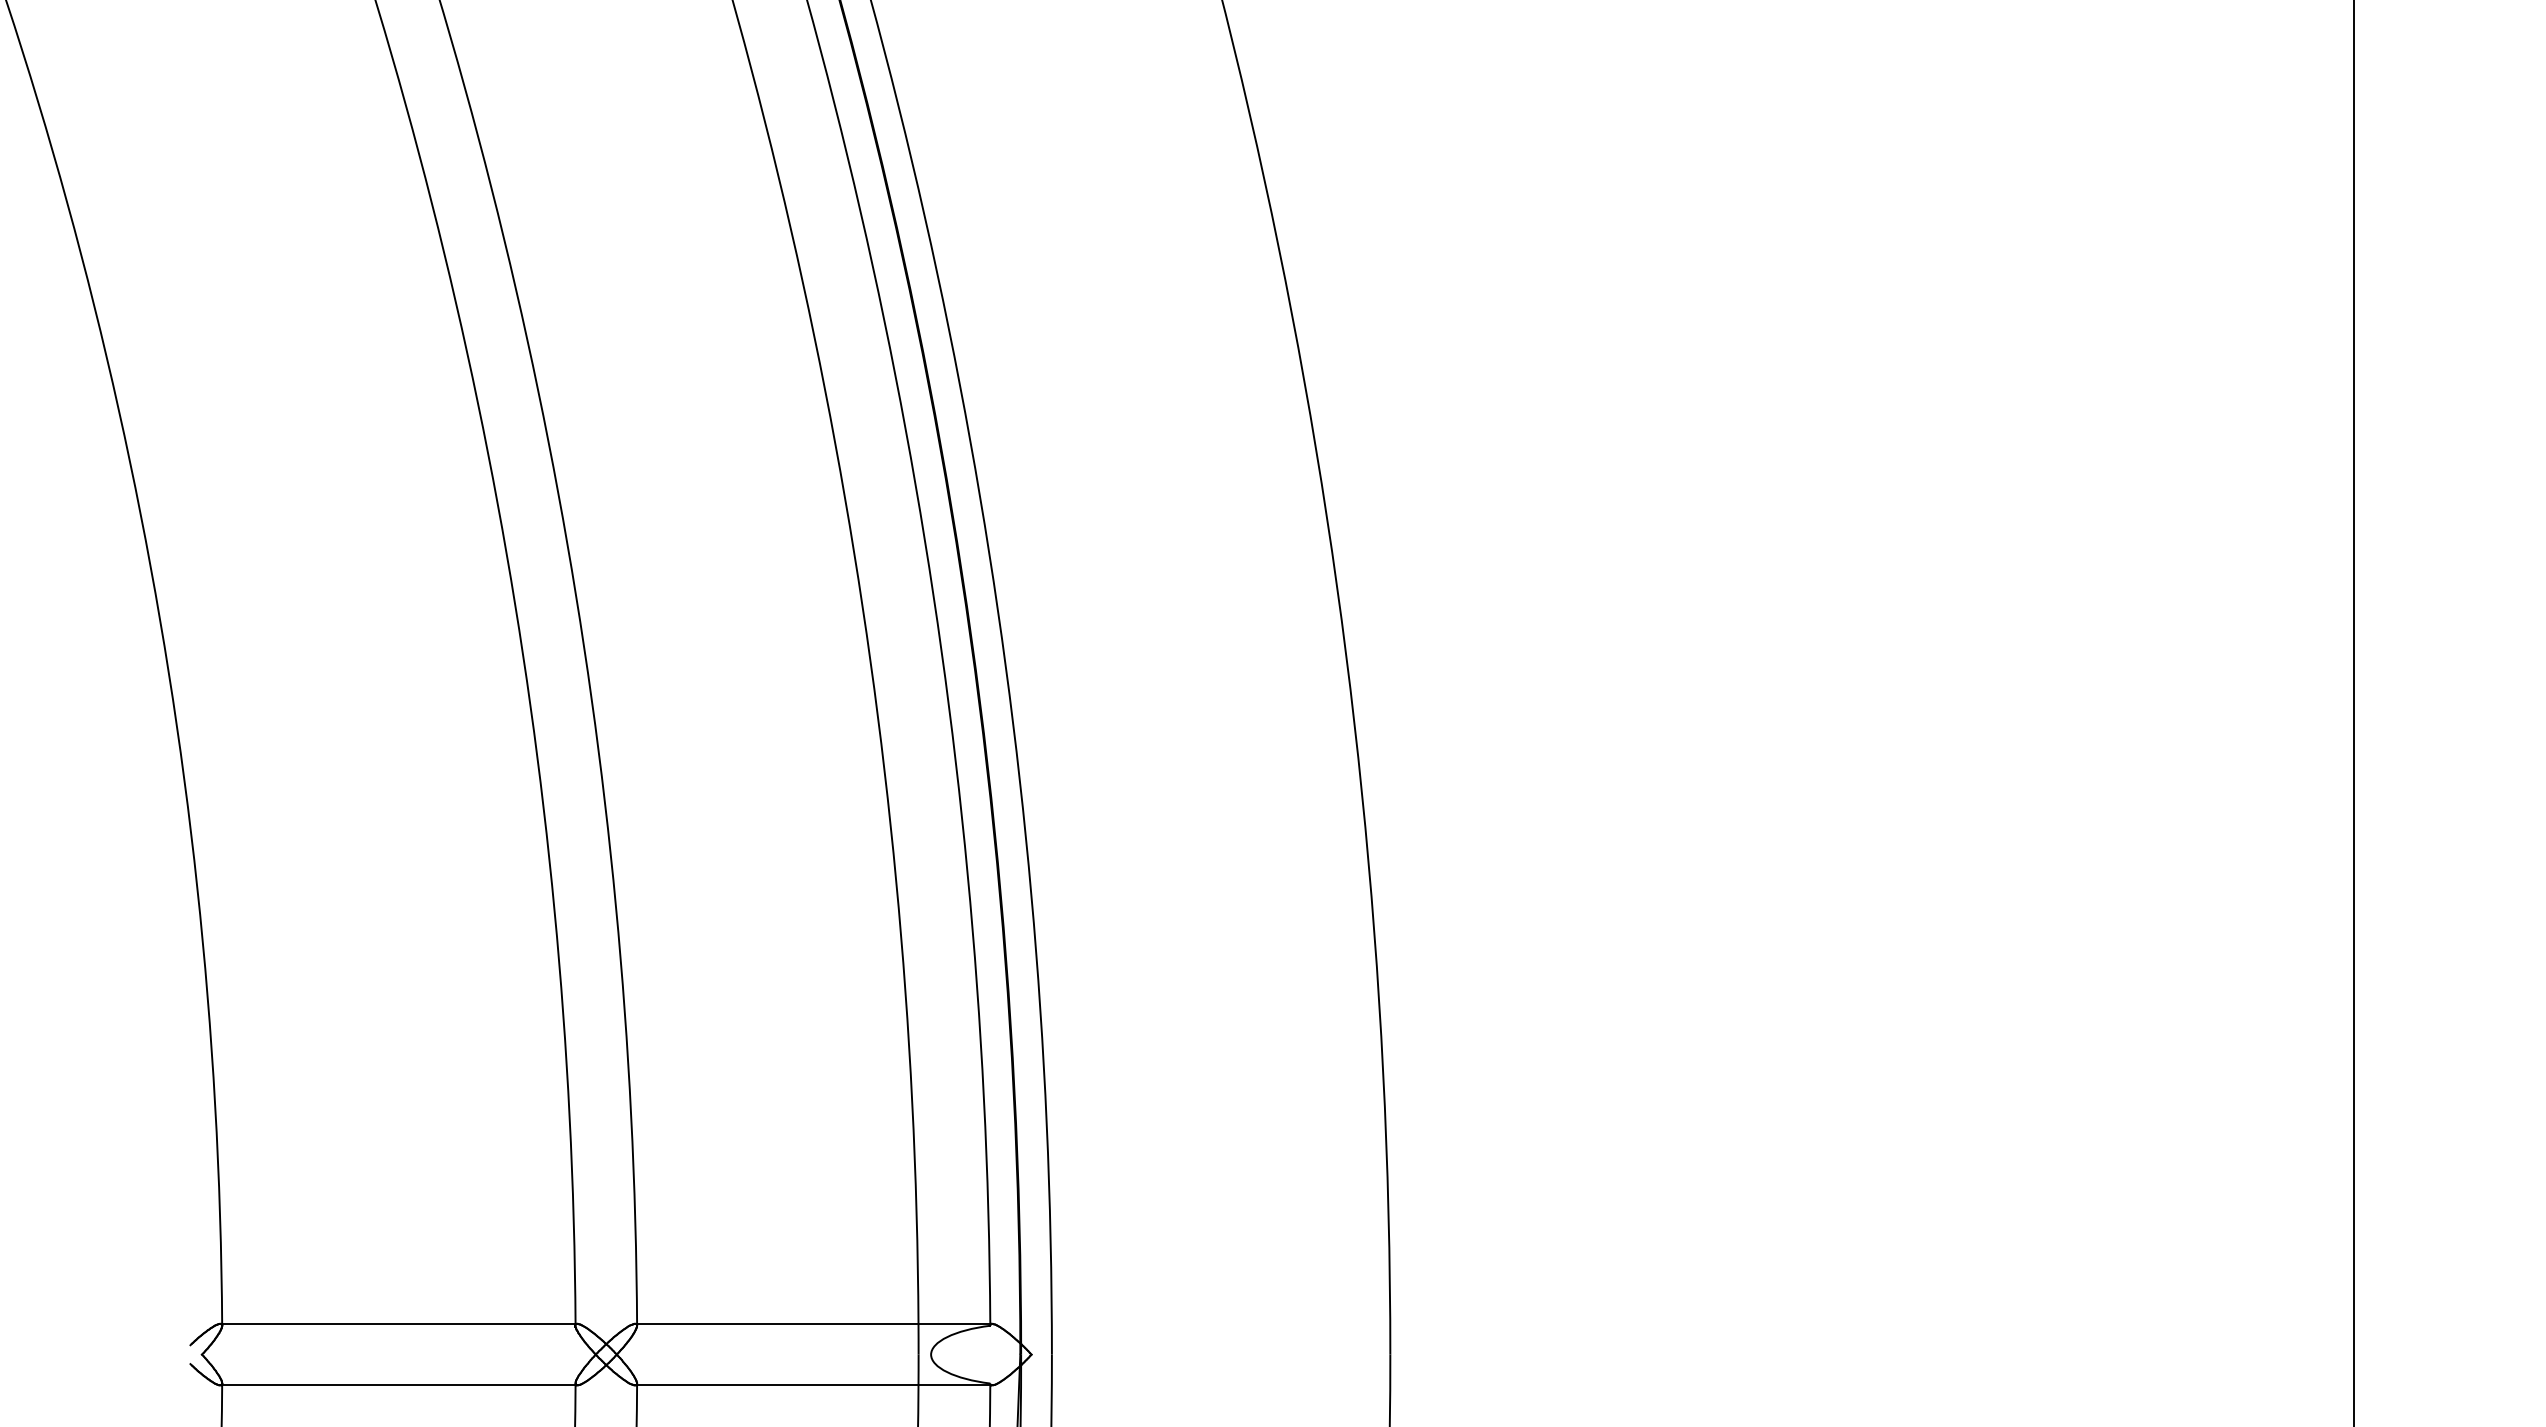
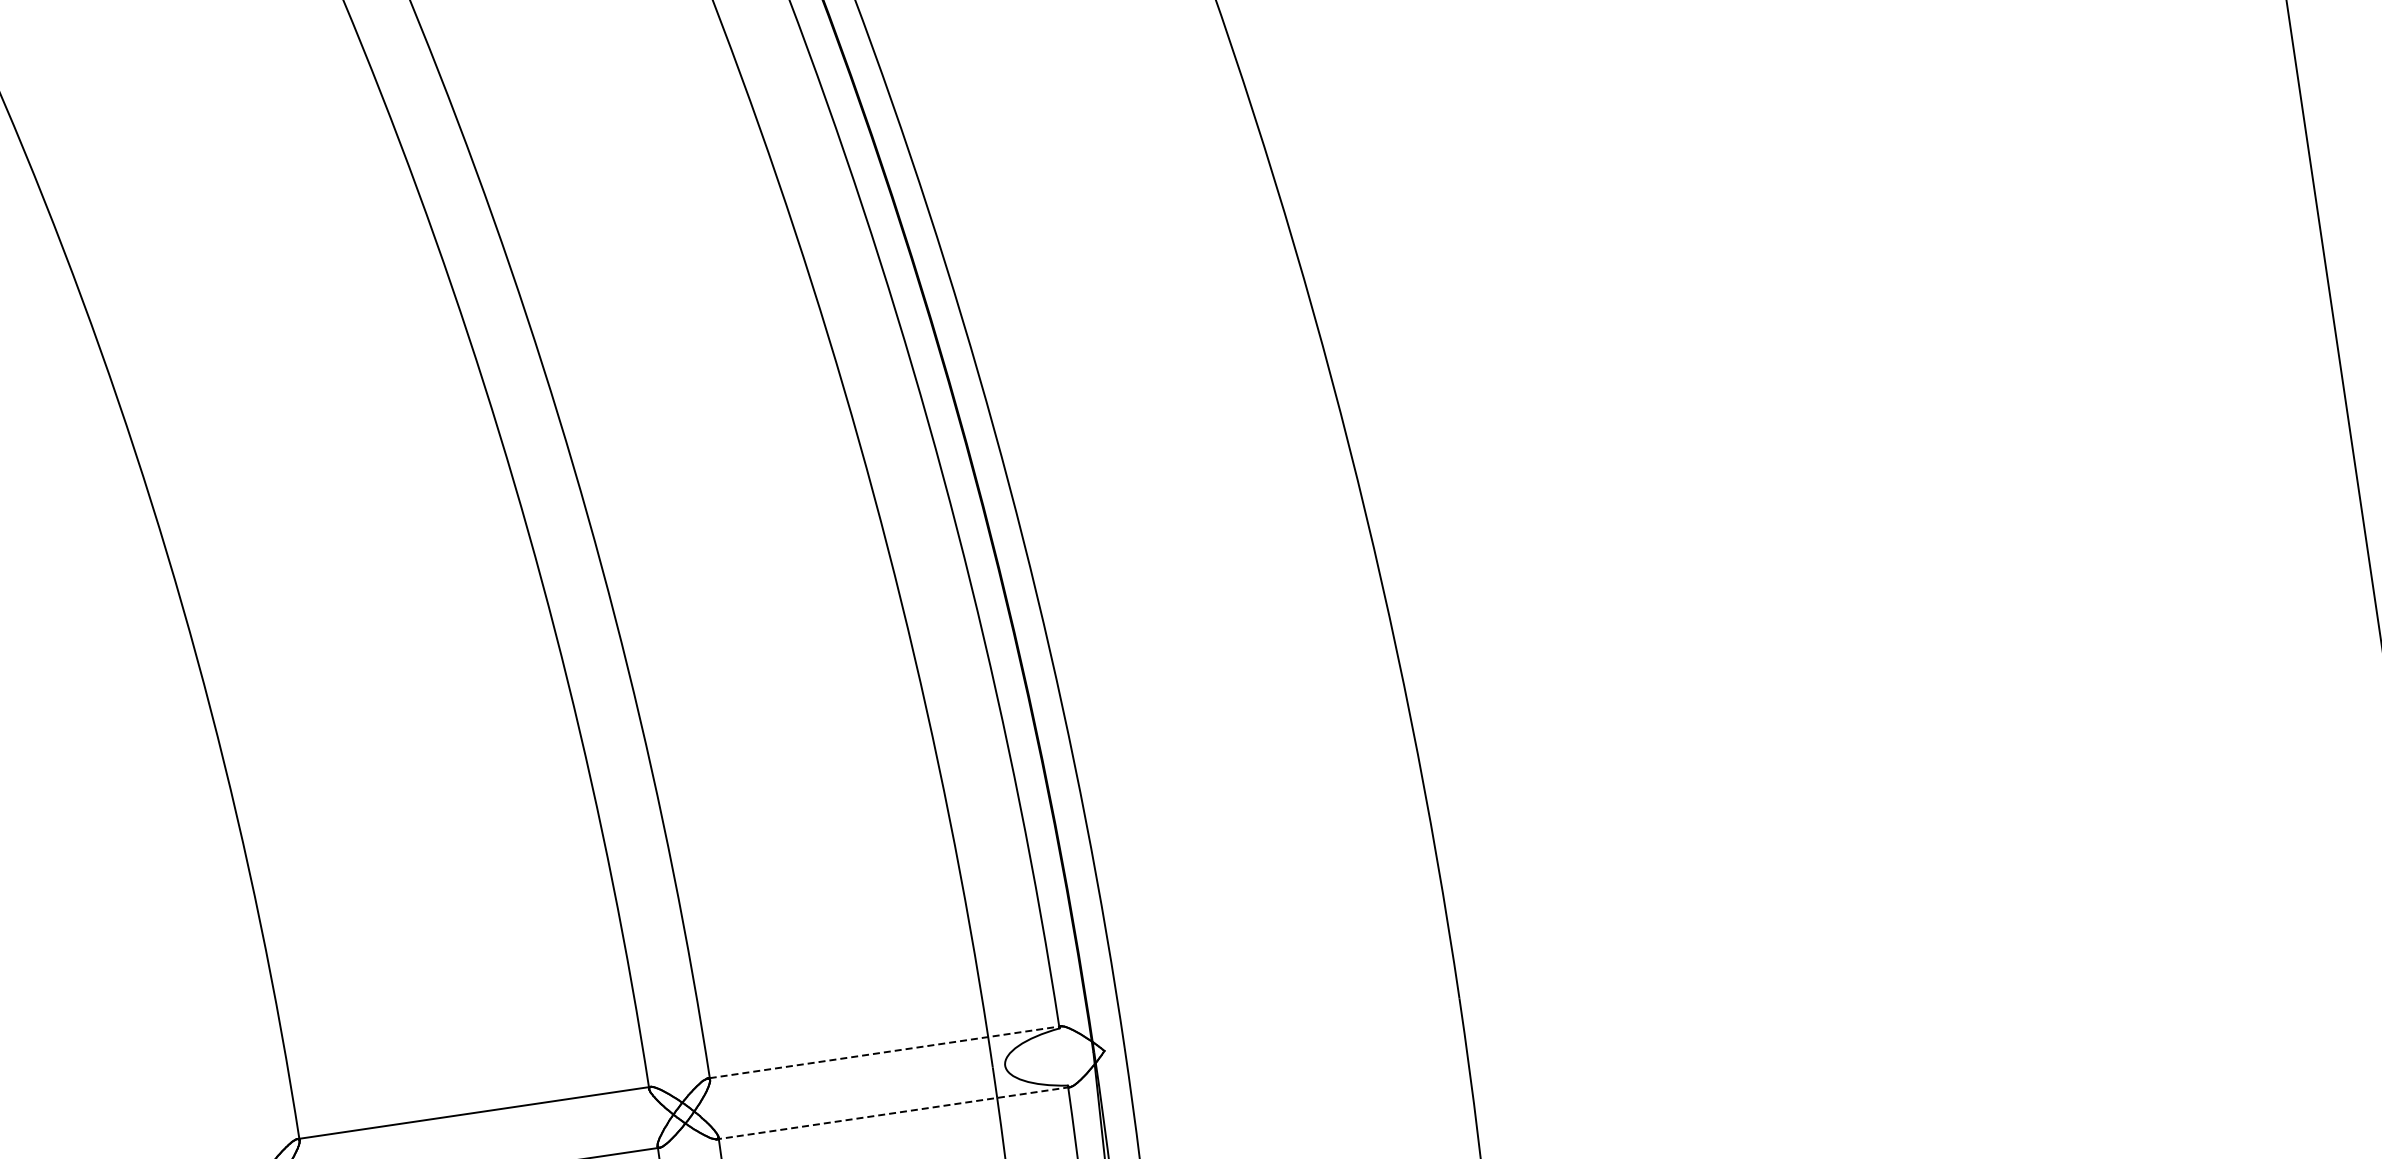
line: (814, 1323) -> (885, 1051), solid -> dashed
line: (814, 1385) -> (894, 1113), solid -> dashed

